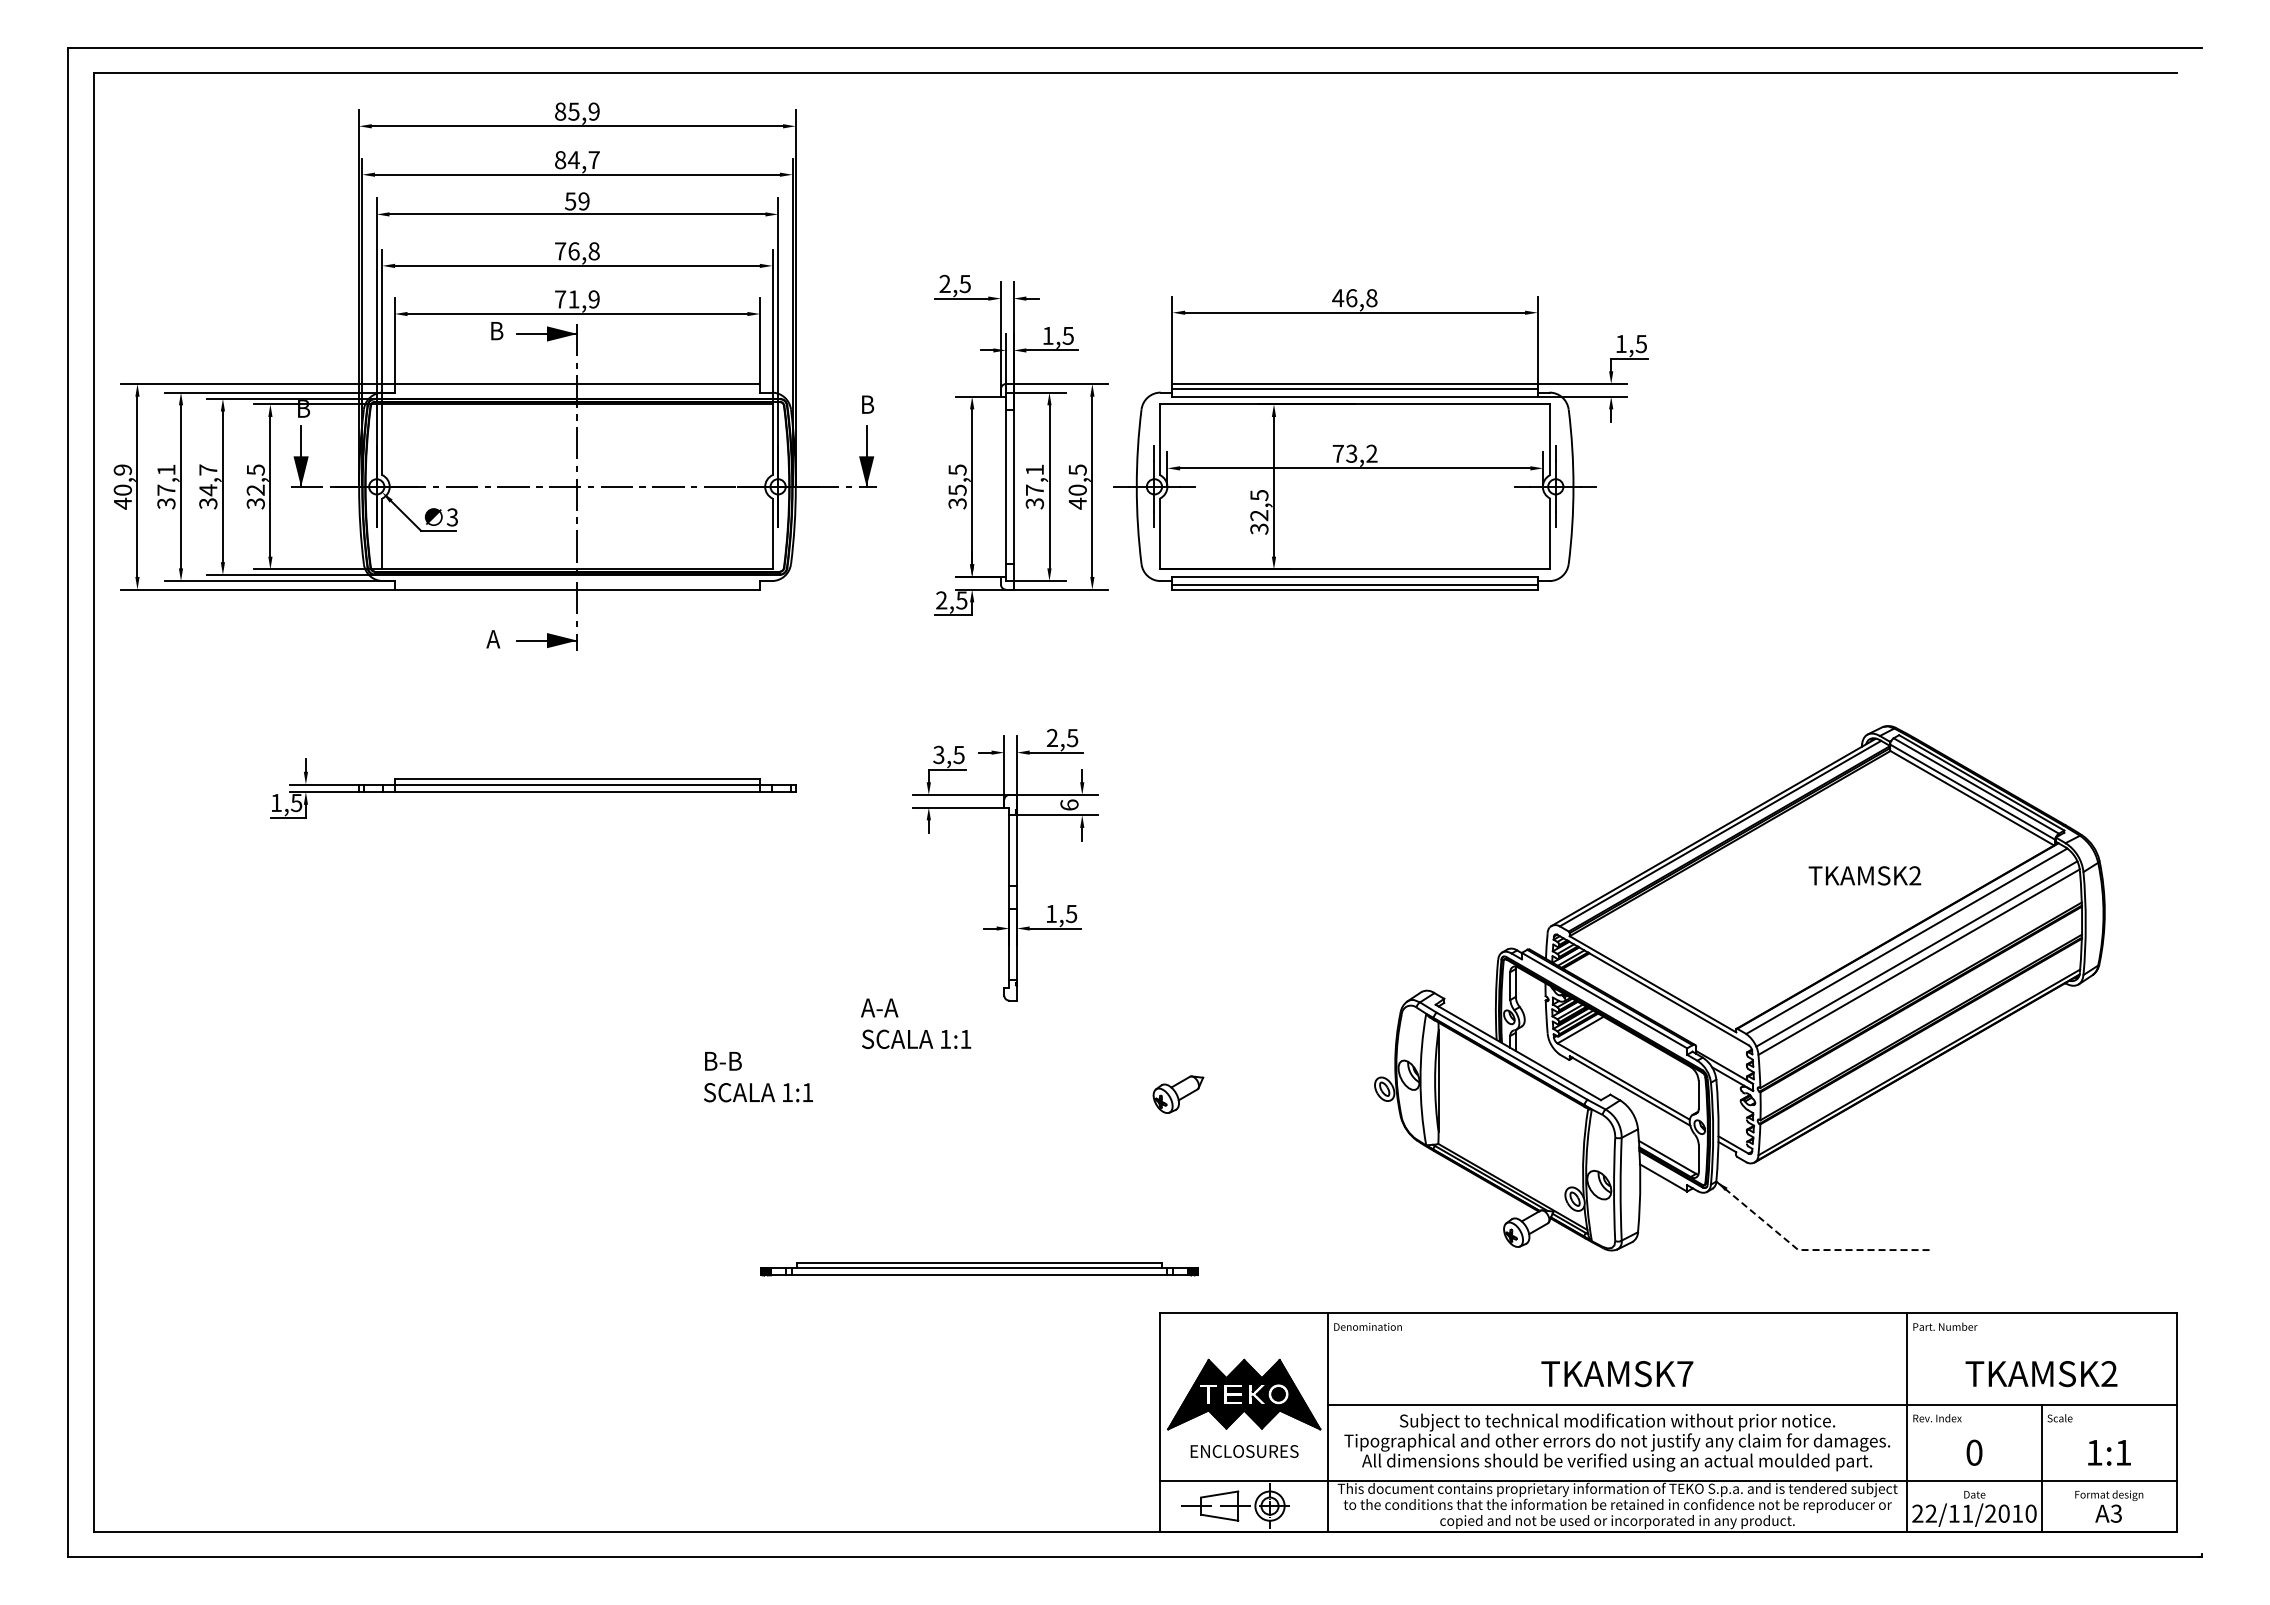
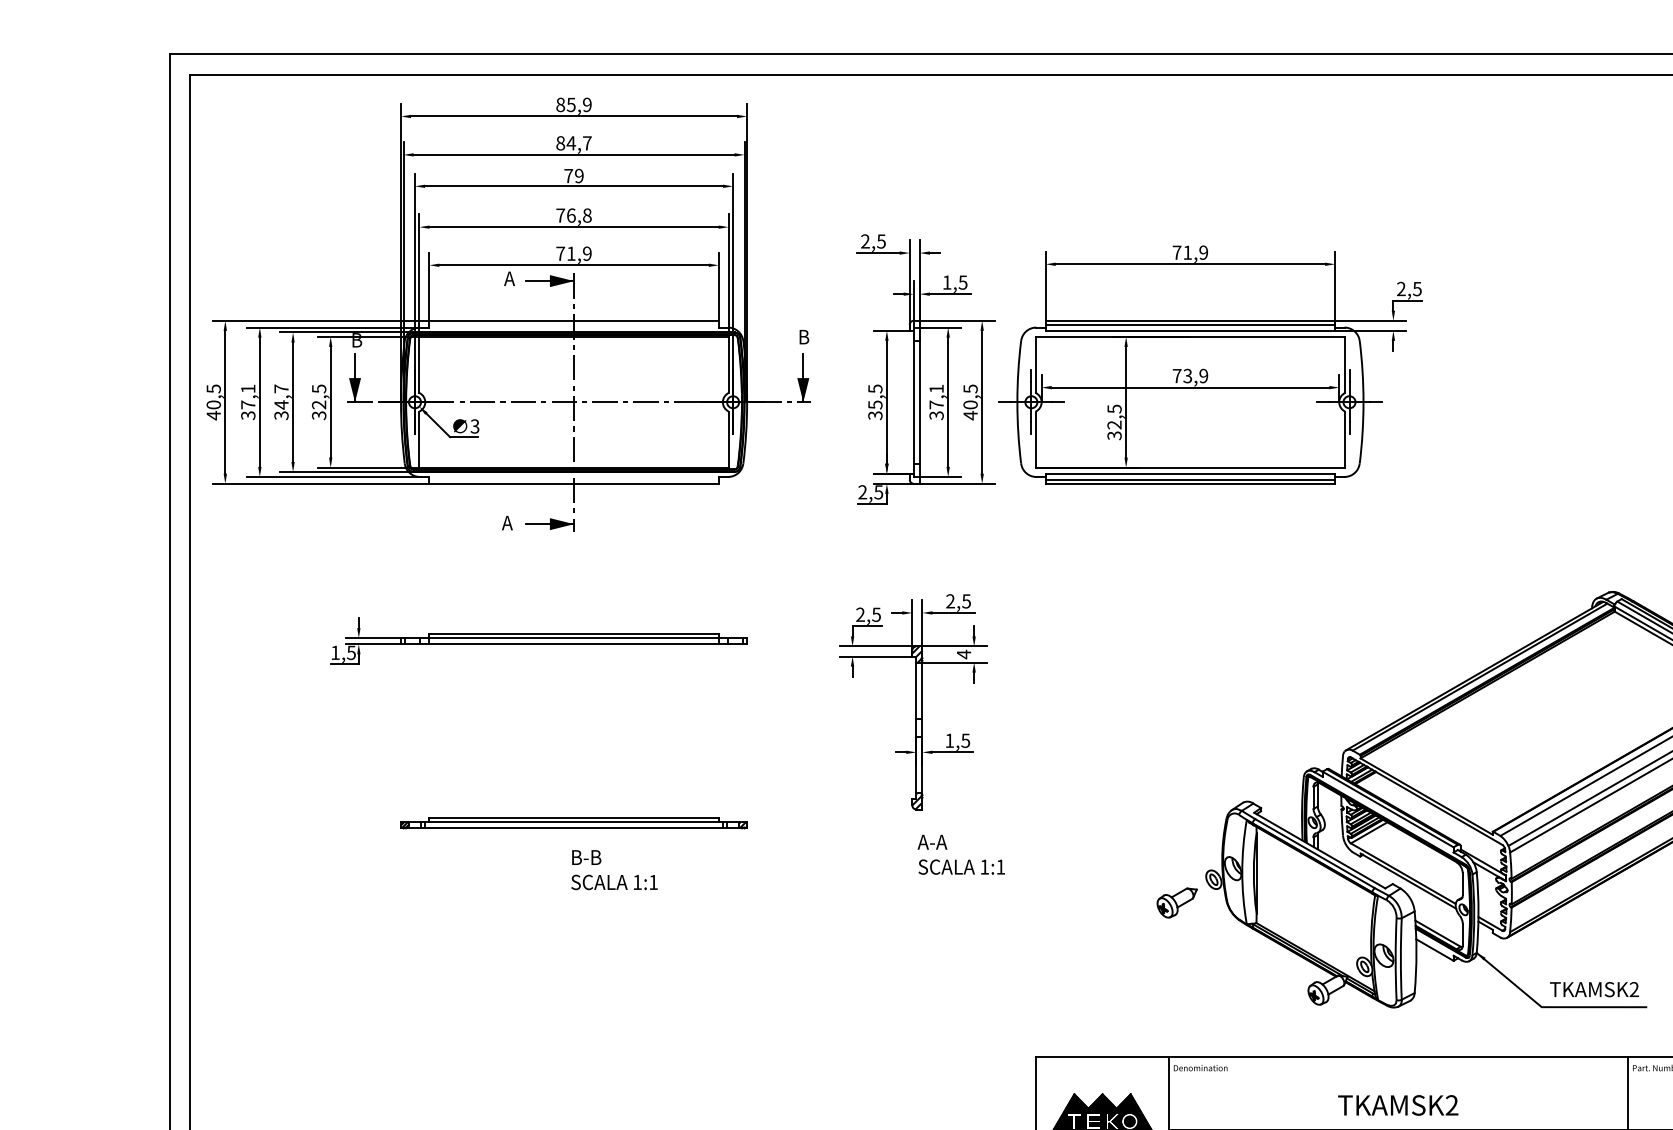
text: (570, 201) -> (568, 176), 59 -> 79
text: (1354, 298) -> (1189, 252), 46,8 -> 71,9
text: (496, 331) -> (509, 279), B -> A
text: (1620, 343) -> (1400, 288), 1,5 -> 2,5
text: (1371, 453) -> (1203, 375), 73,2 -> 73,9
text: (122, 469) -> (213, 388), 40,9 -> 40,5
text: (938, 755) -> (860, 615), 3,5 -> 2,5
hatch: (1010, 804) -> (917, 654), added
text: (1069, 805) -> (964, 654), 6 -> 4
text: (1864, 875) -> (1594, 989), moved
hatch: (1010, 990) -> (917, 801), added
text: (916, 1023) -> (961, 854), moved
text: (758, 1077) -> (614, 870), moved
part: (1178, 1094) -> (1177, 902), moved
line: (1811, 1250) -> (1552, 1007), dashed -> solid
part: (979, 1269) -> (574, 823), moved
text: (1685, 1373) -> (1452, 1105), TKAMSK7 -> TKAMSK2

